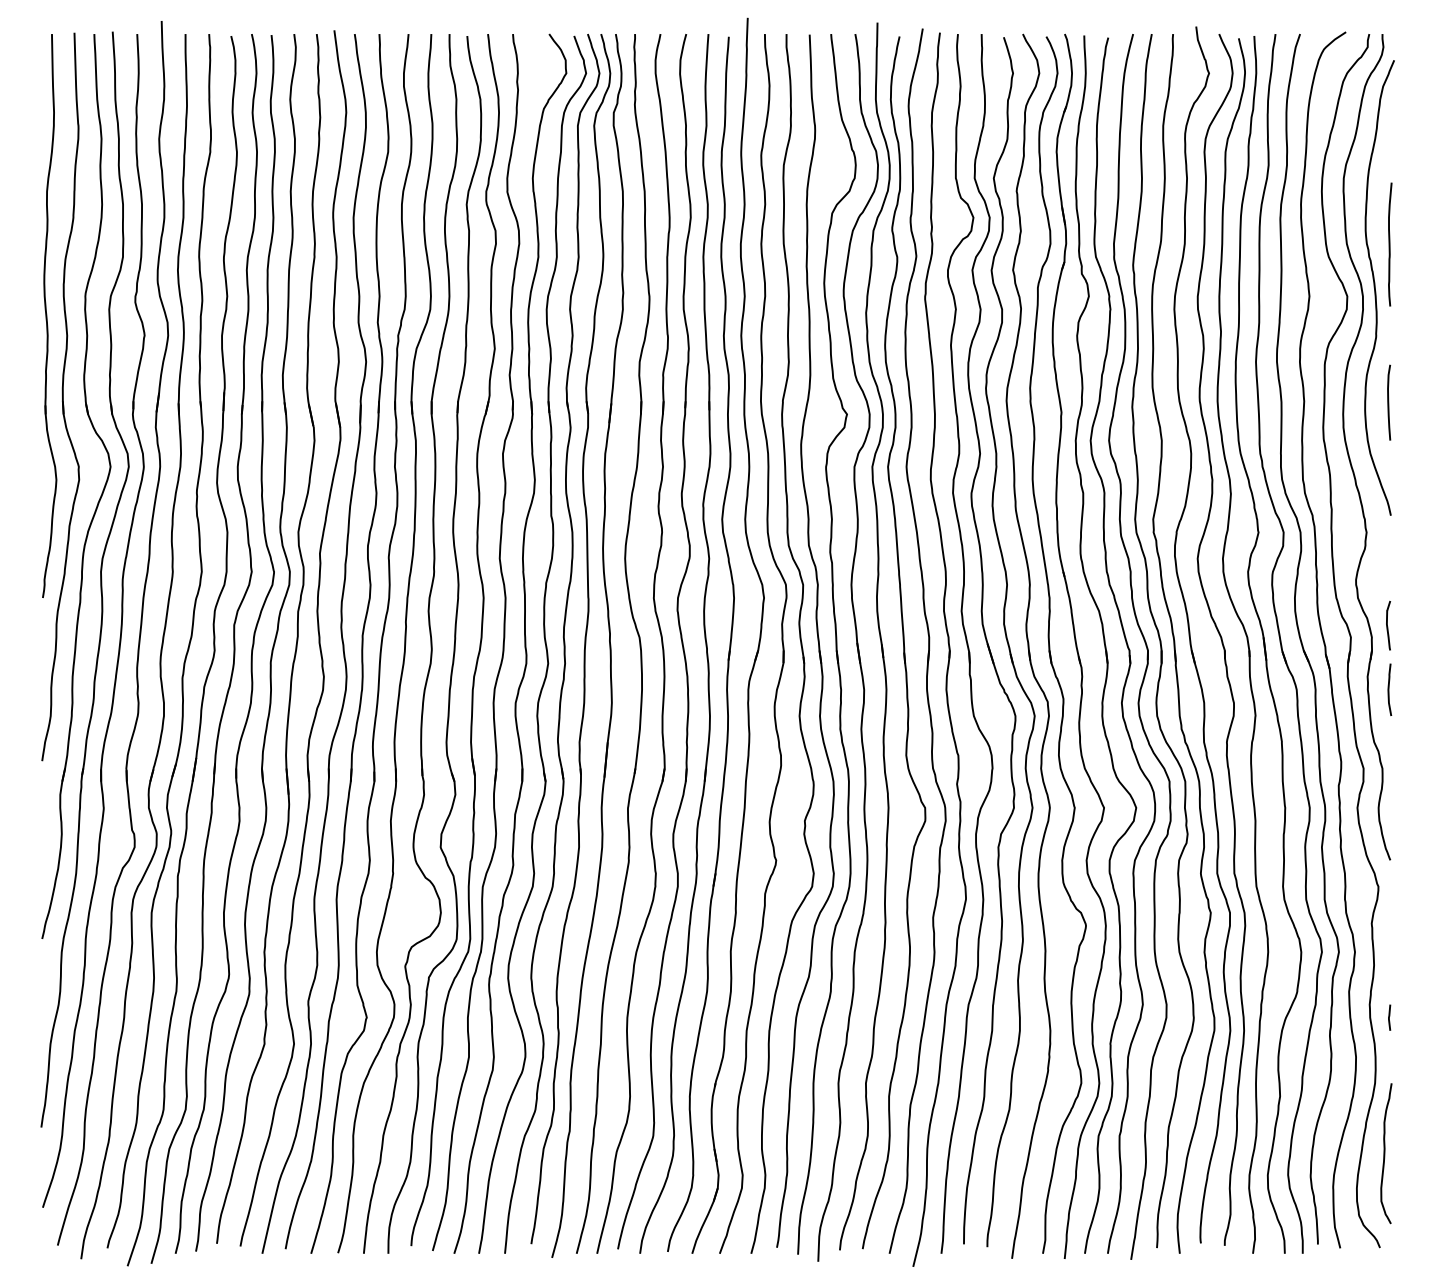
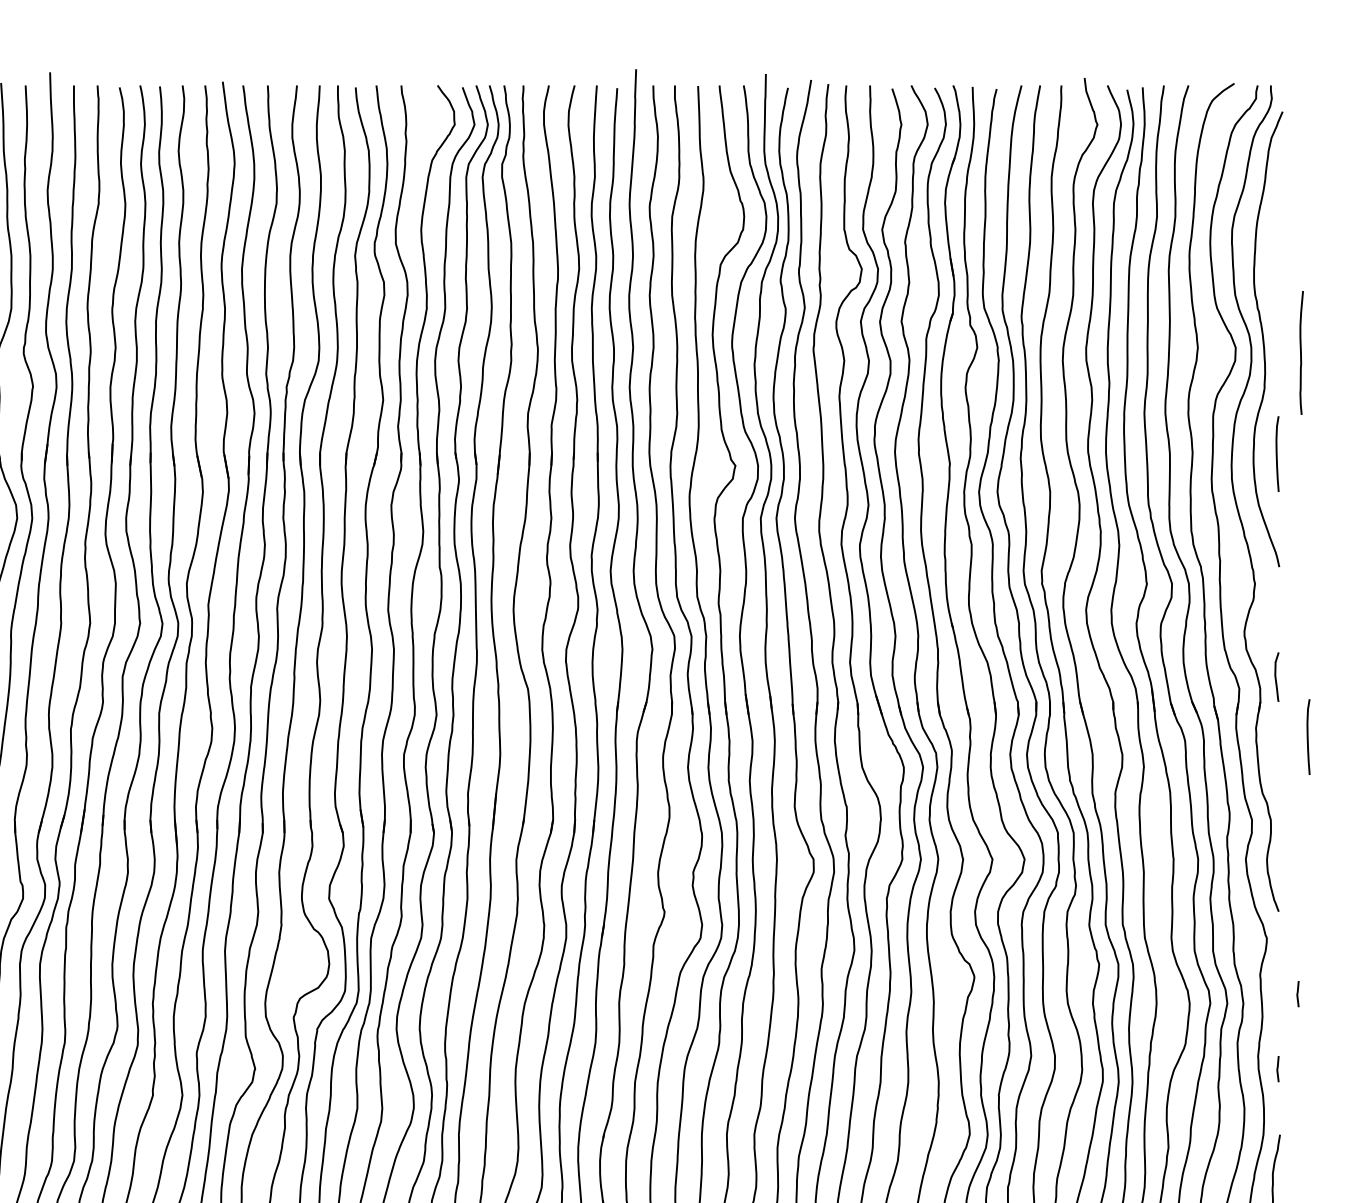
curve: (1390, 244) -> (1301, 352), moved
curve: (1420, 685) -> (1308, 736), added
curve: (1389, 689) -> (1277, 740), removed
line: (1409, 942) -> (1297, 993), added

